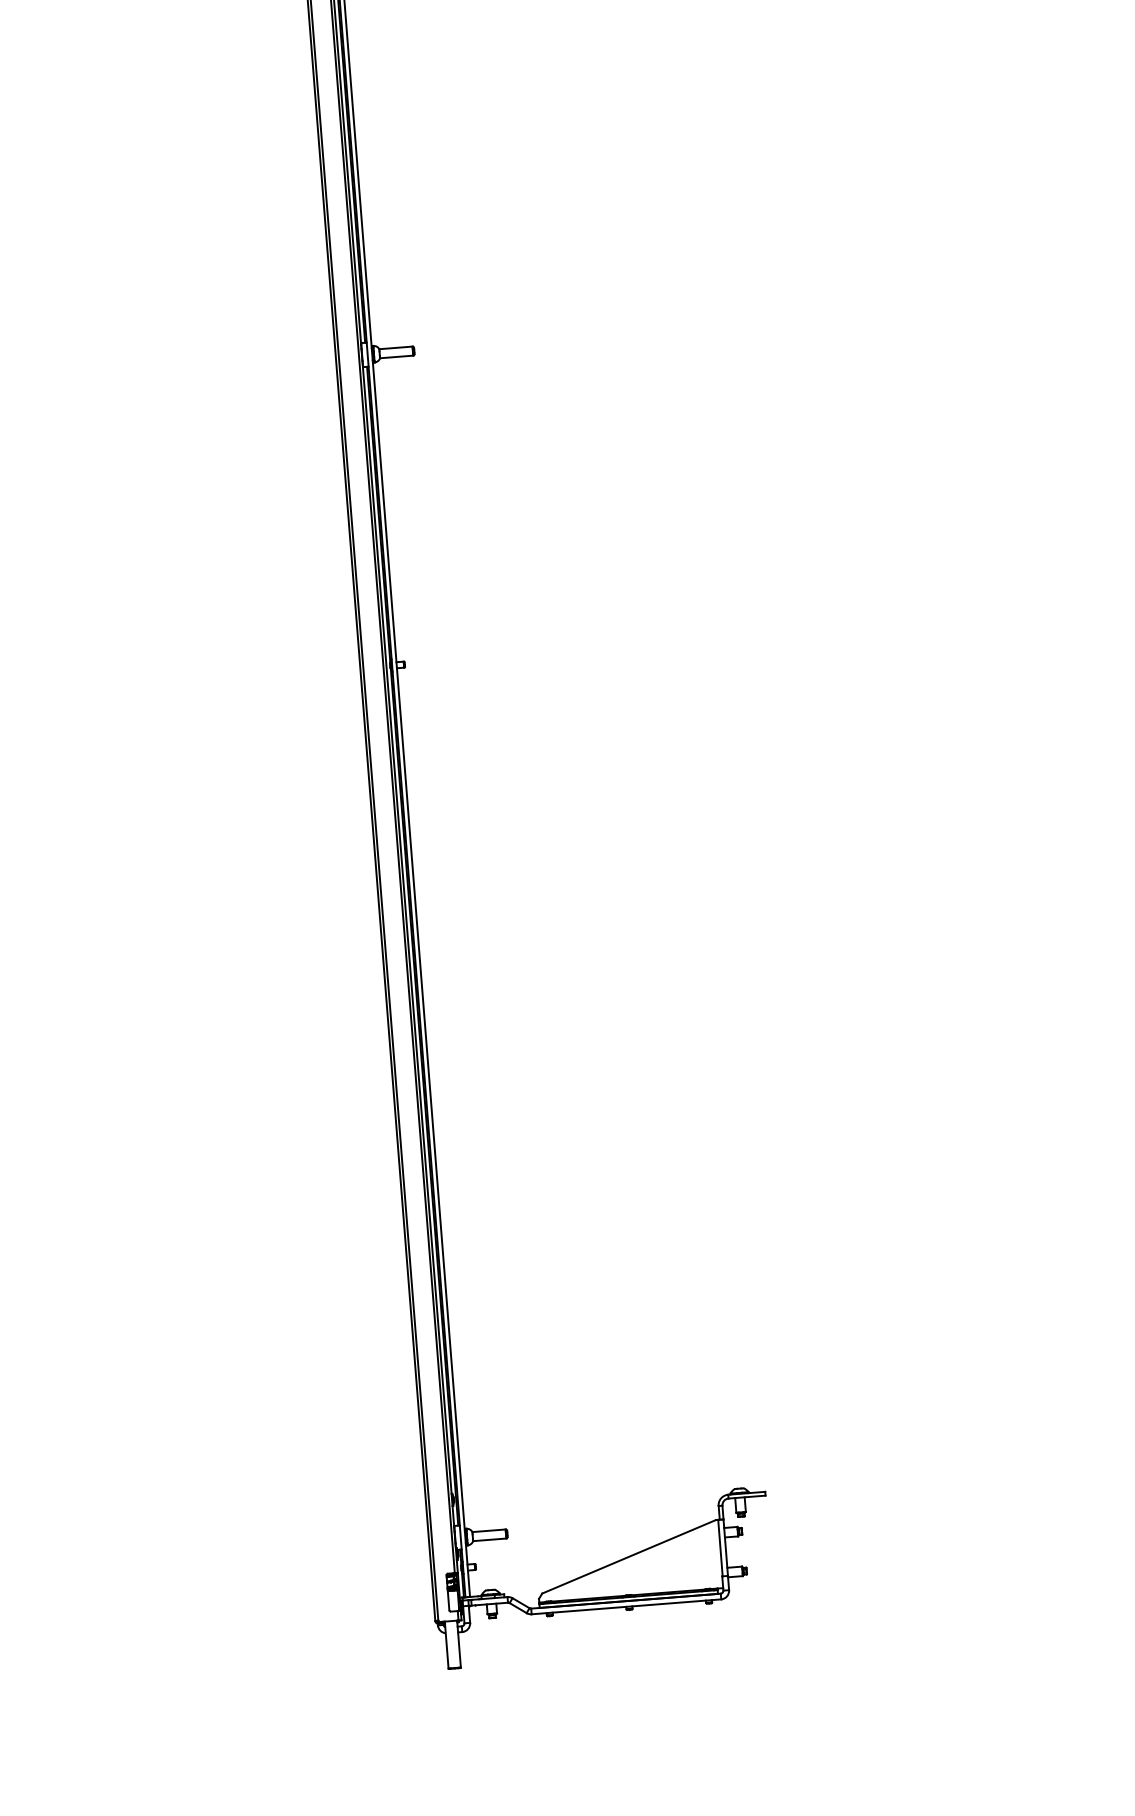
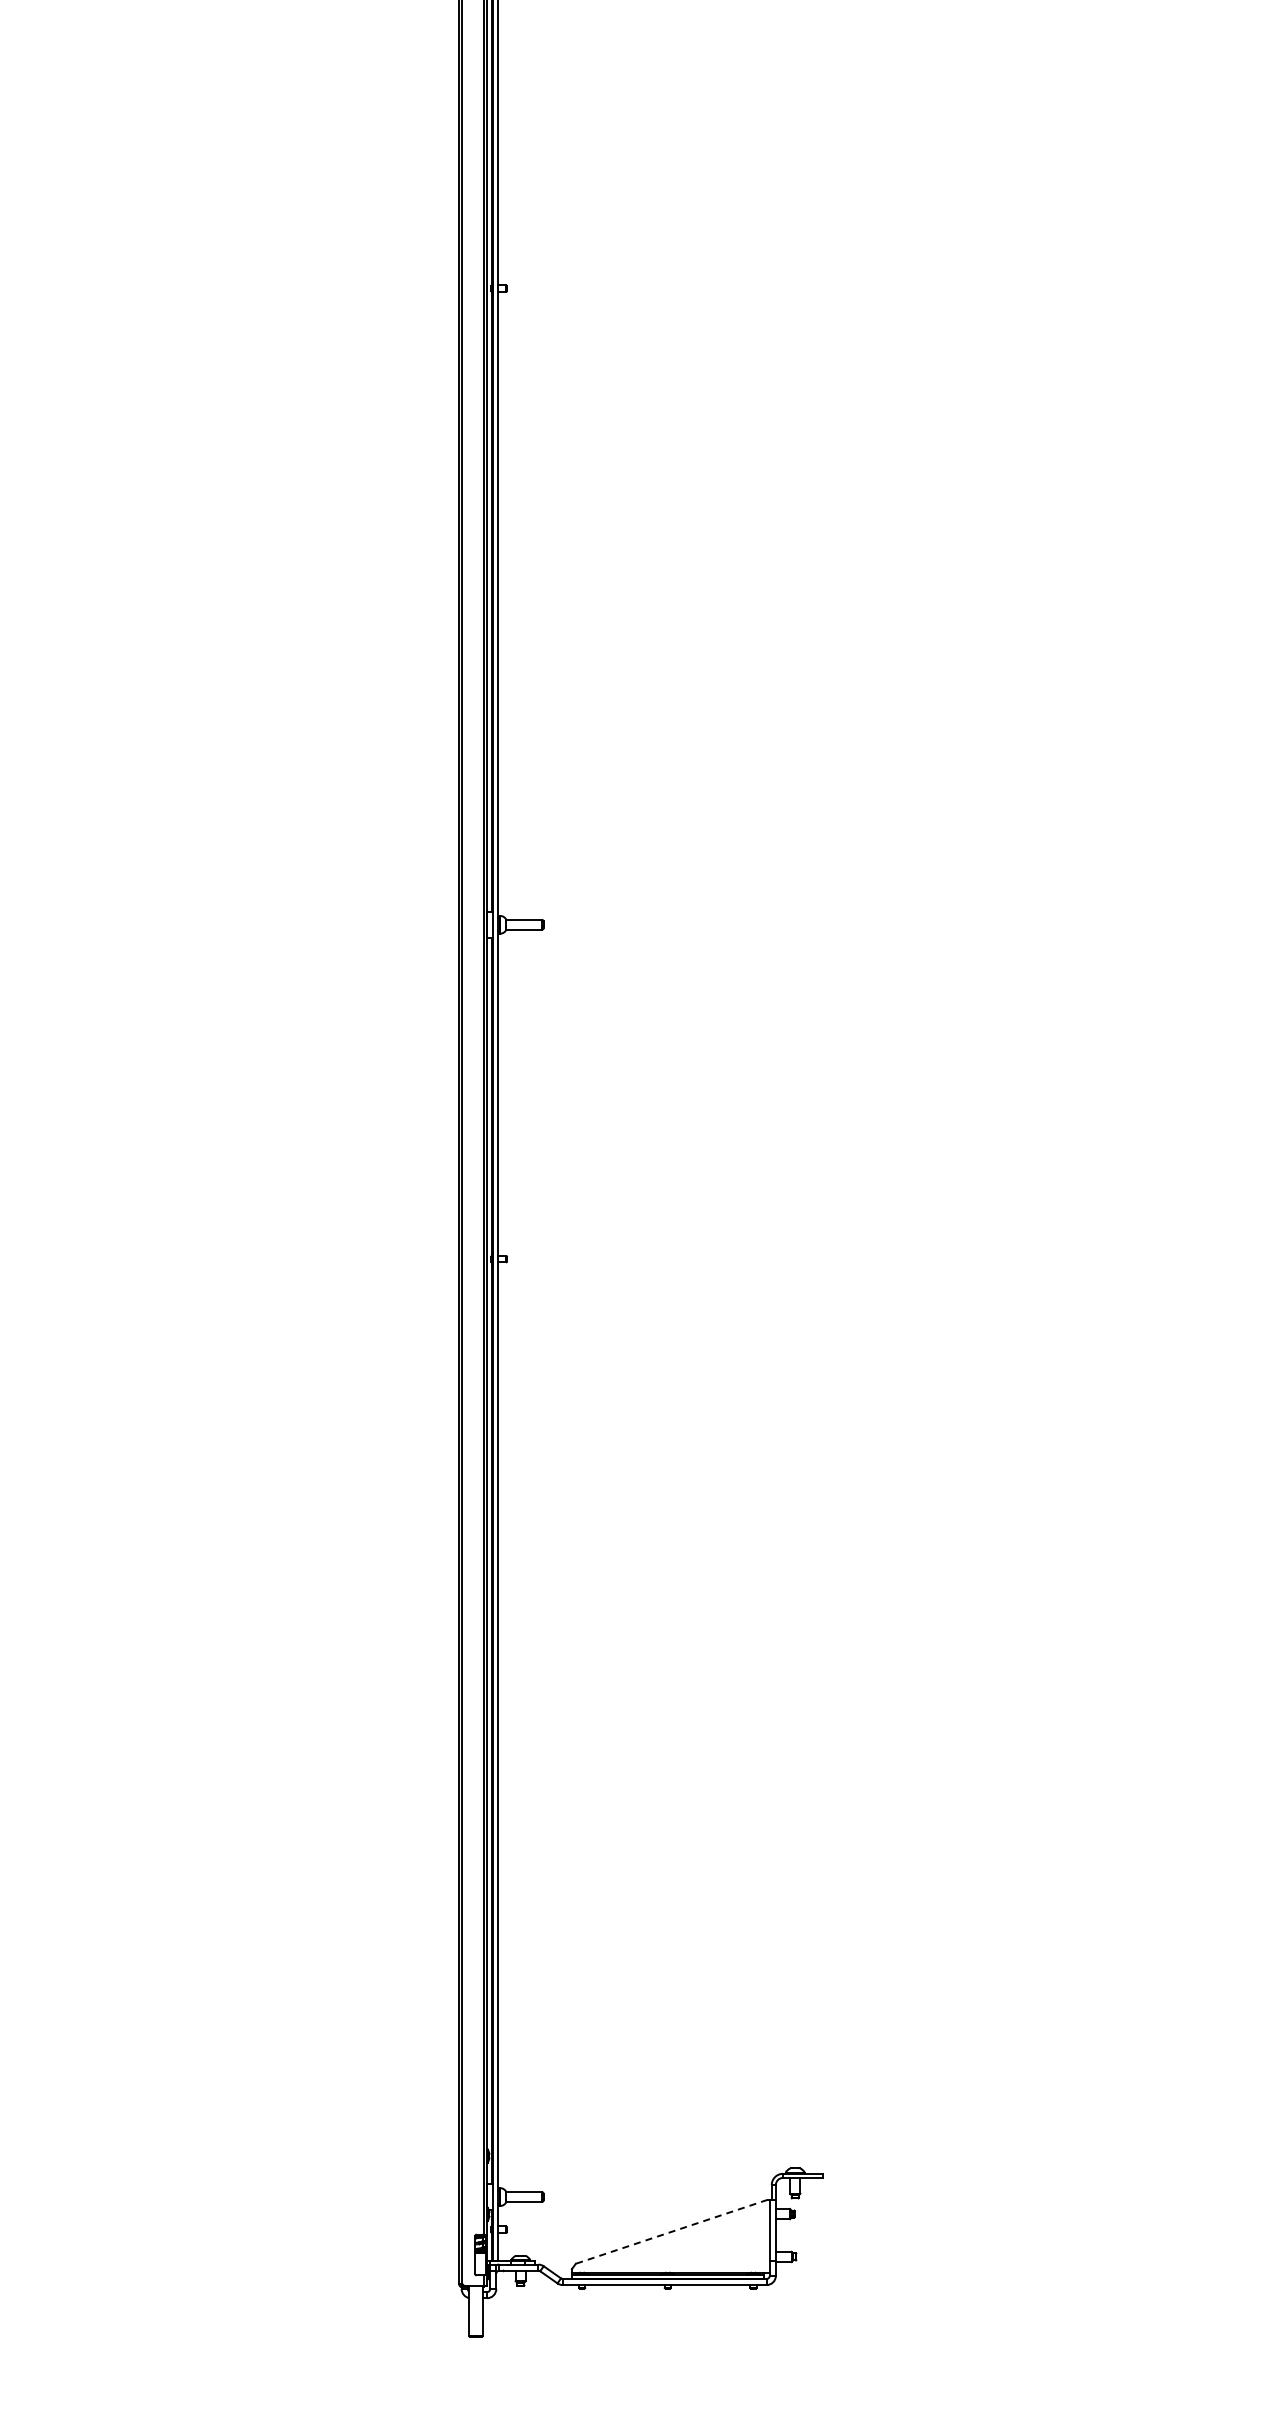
line: (628, 1556) -> (671, 2231), solid -> dashed

